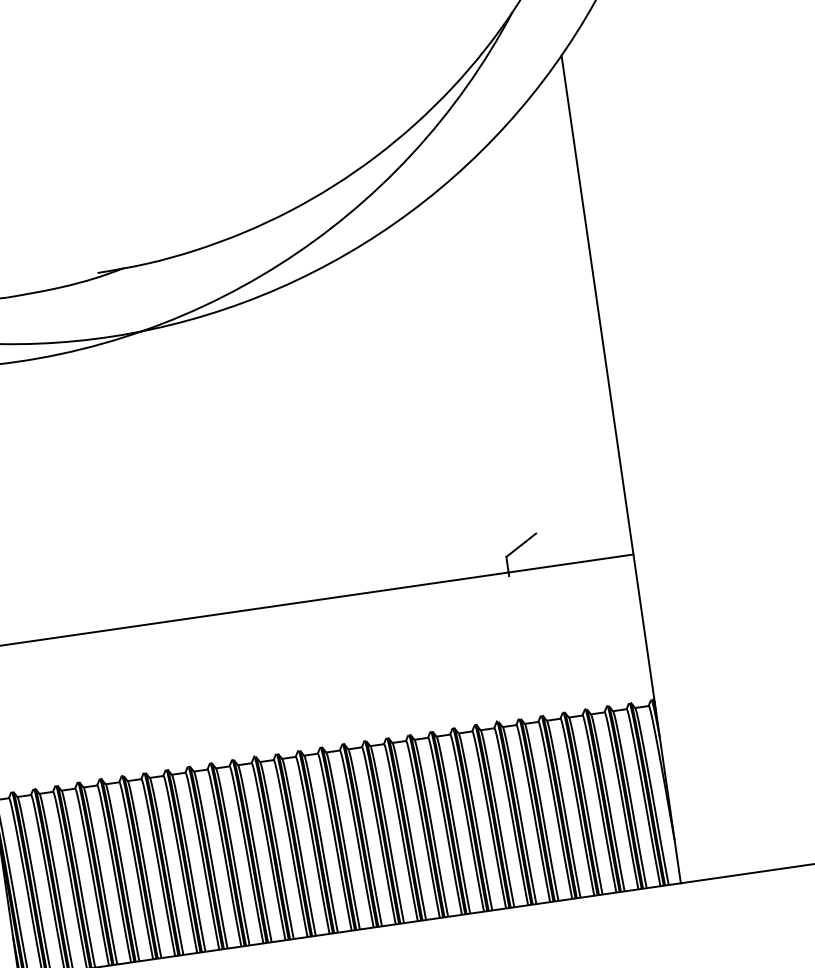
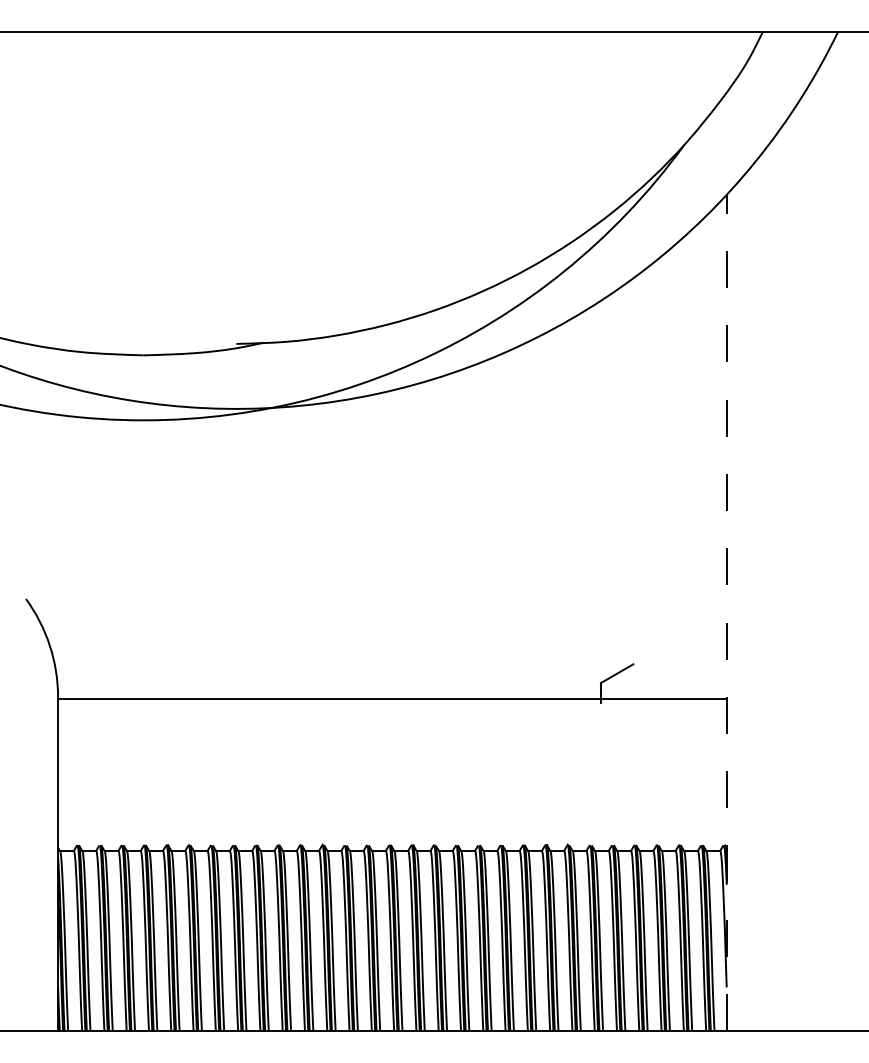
line: (620, 468) -> (726, 612), solid -> dashed

